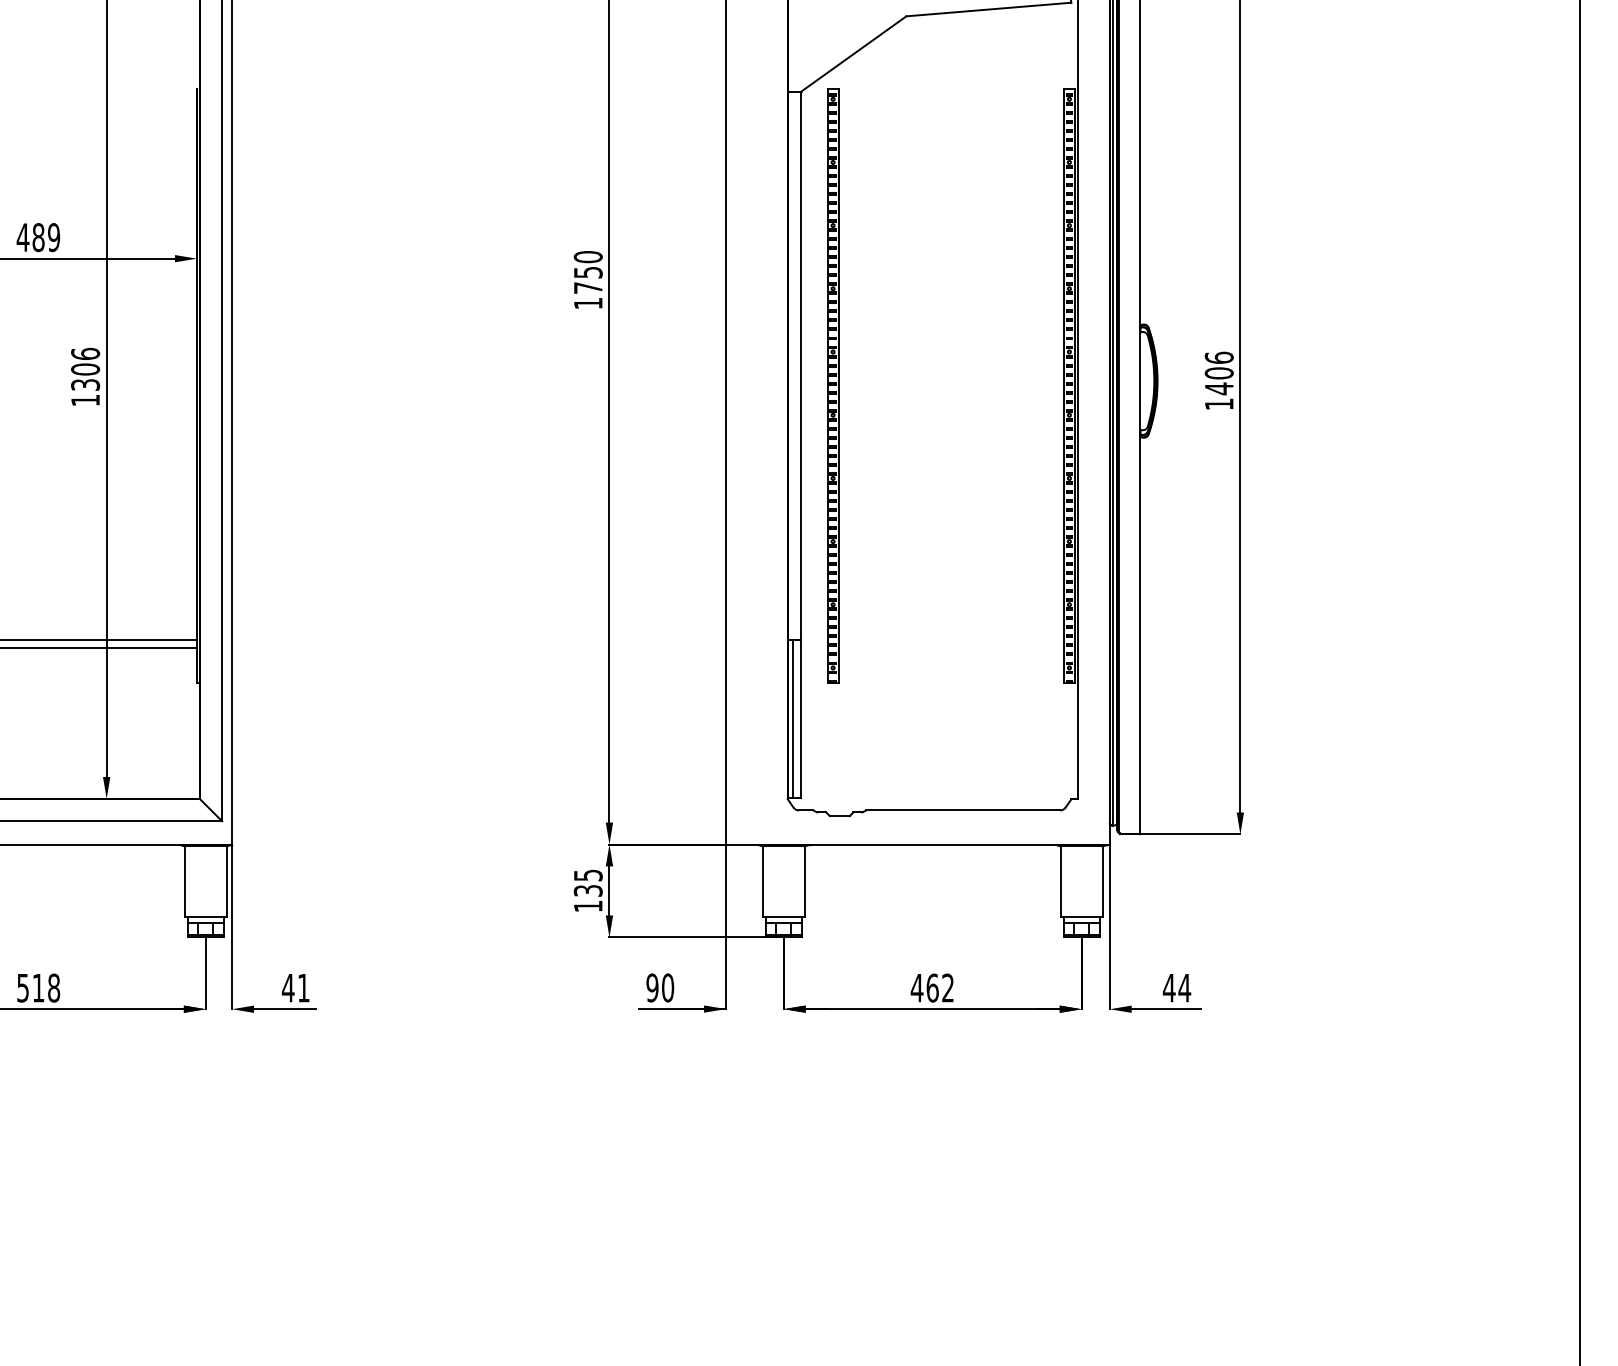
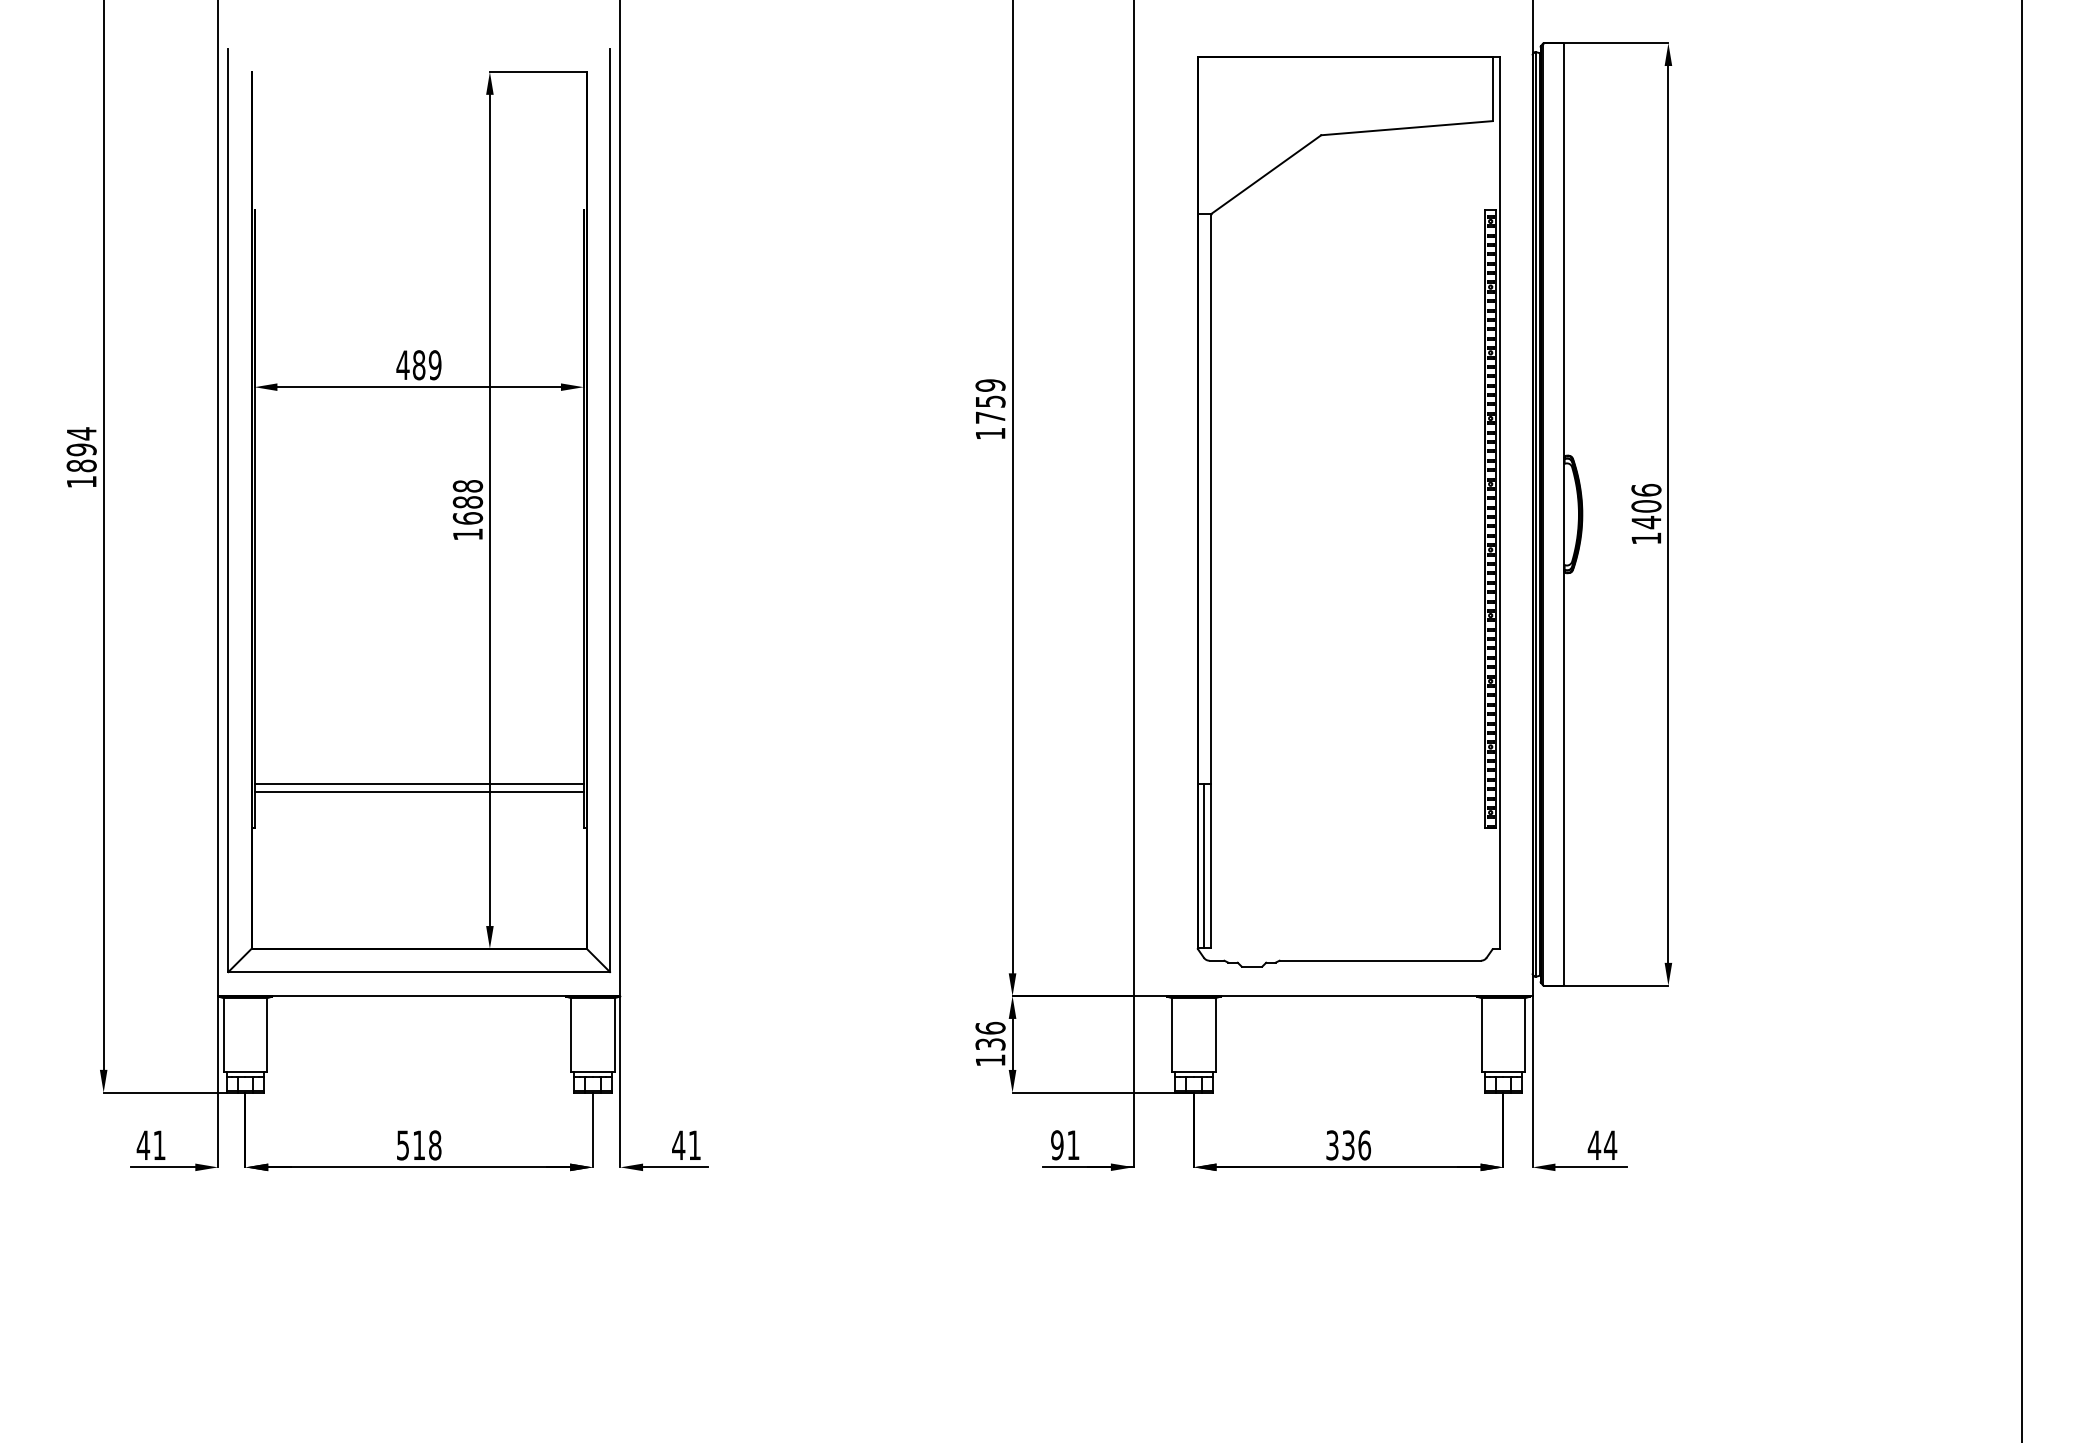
text: (588, 257) -> (990, 385), 1750 -> 1759
text: (85, 368) -> (467, 501), 1306 -> 1688
part: (832, 385) -> (1244, 518), removed
text: (588, 874) -> (990, 1027), 135 -> 136
text: (668, 988) -> (1073, 1145), 90 -> 91
text: (932, 988) -> (1348, 1145), 462 -> 336

